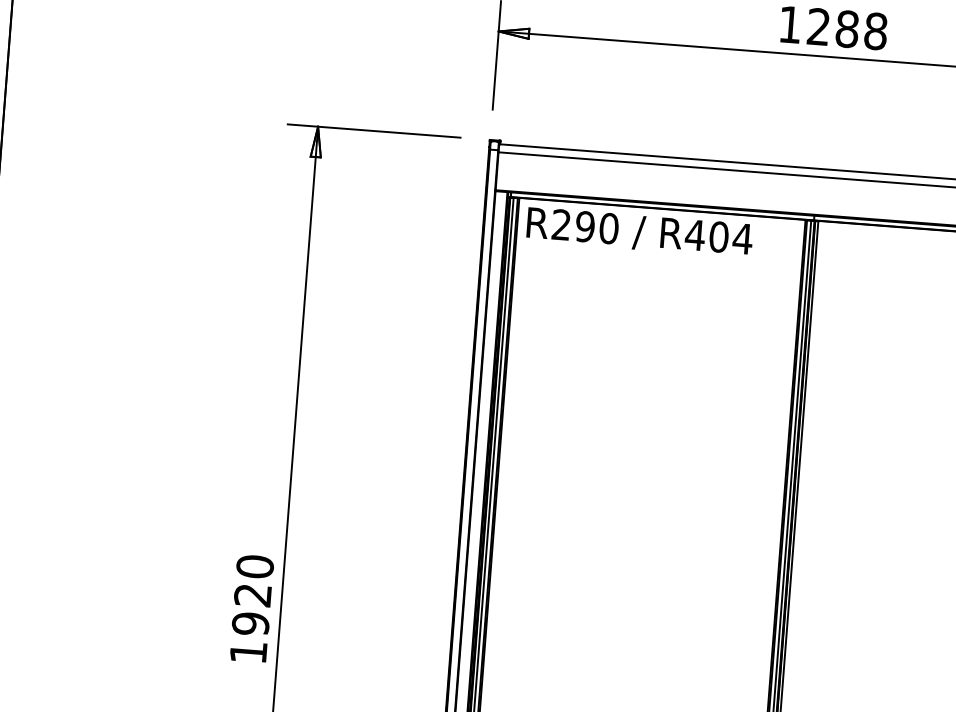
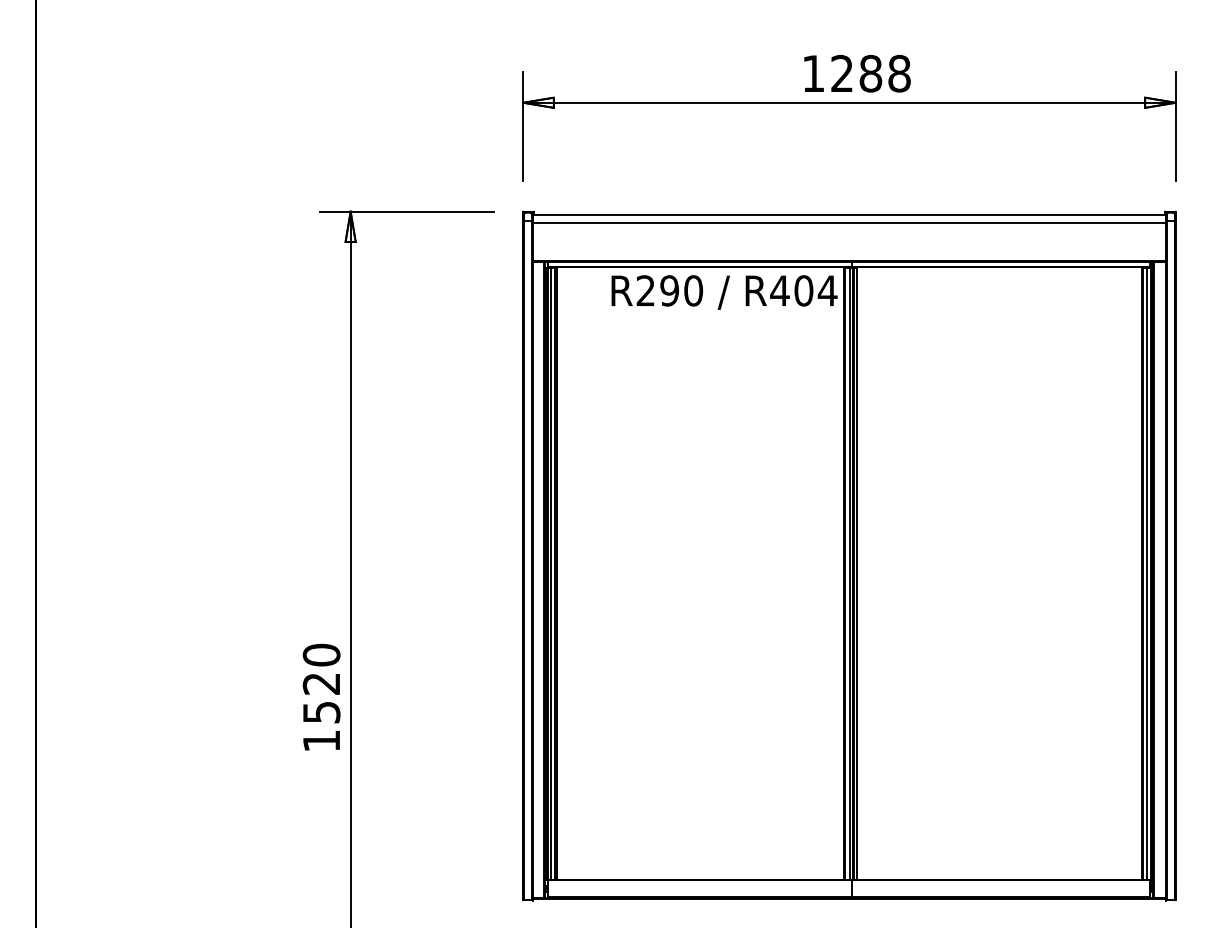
text: (639, 232) -> (724, 292), moved
text: (250, 623) -> (321, 712), 1920 -> 1520

